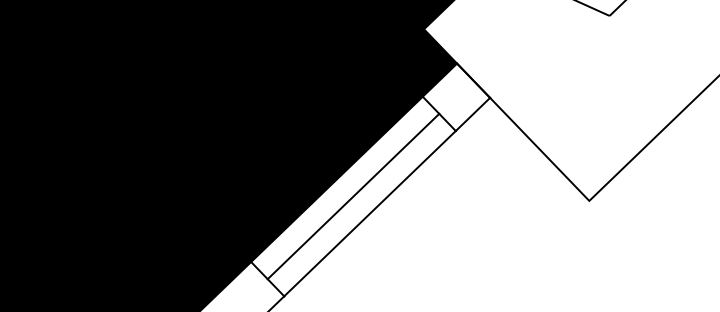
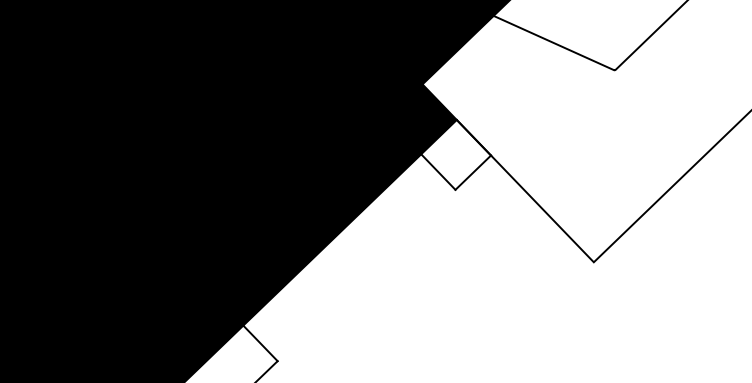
line: (353, 196) -> (349, 257), removed
line: (369, 213) -> (366, 275), removed

